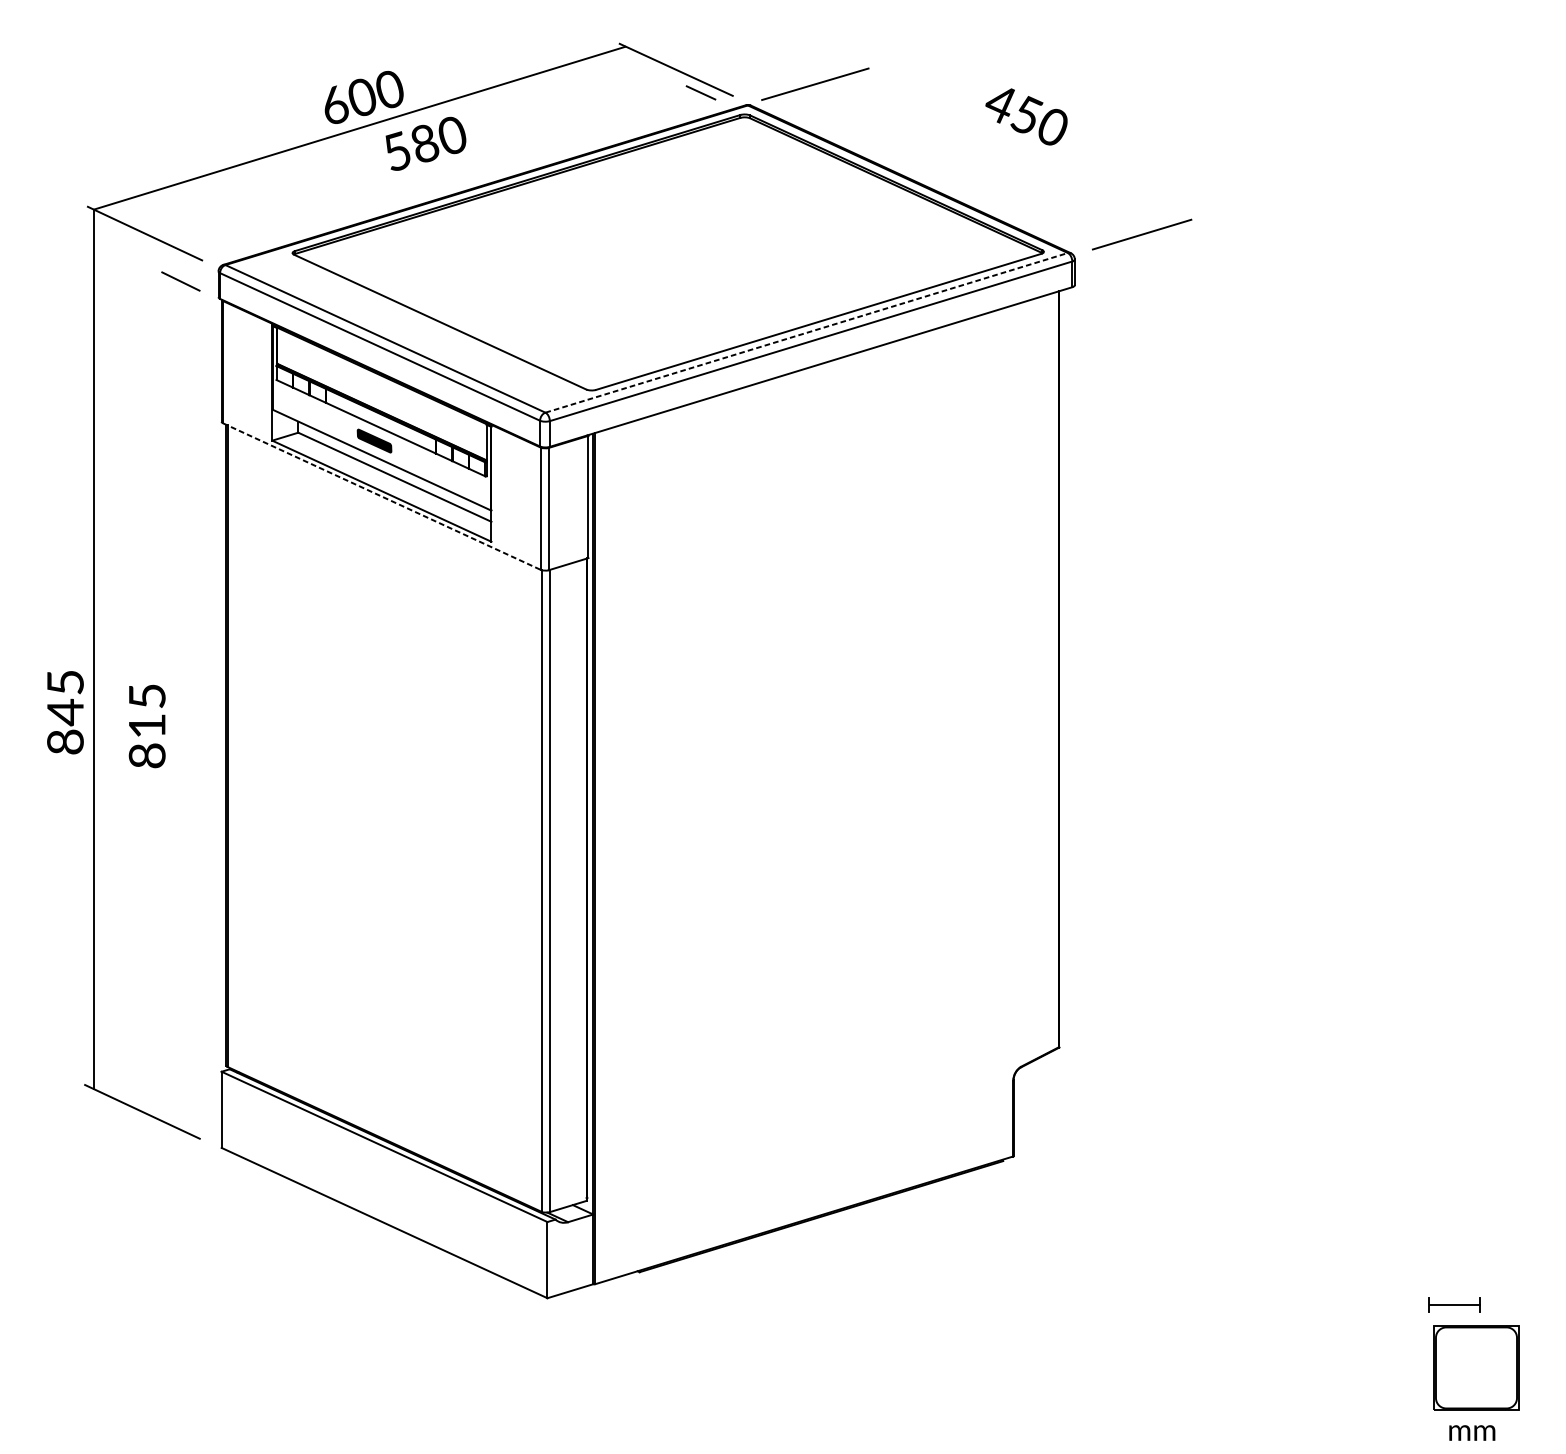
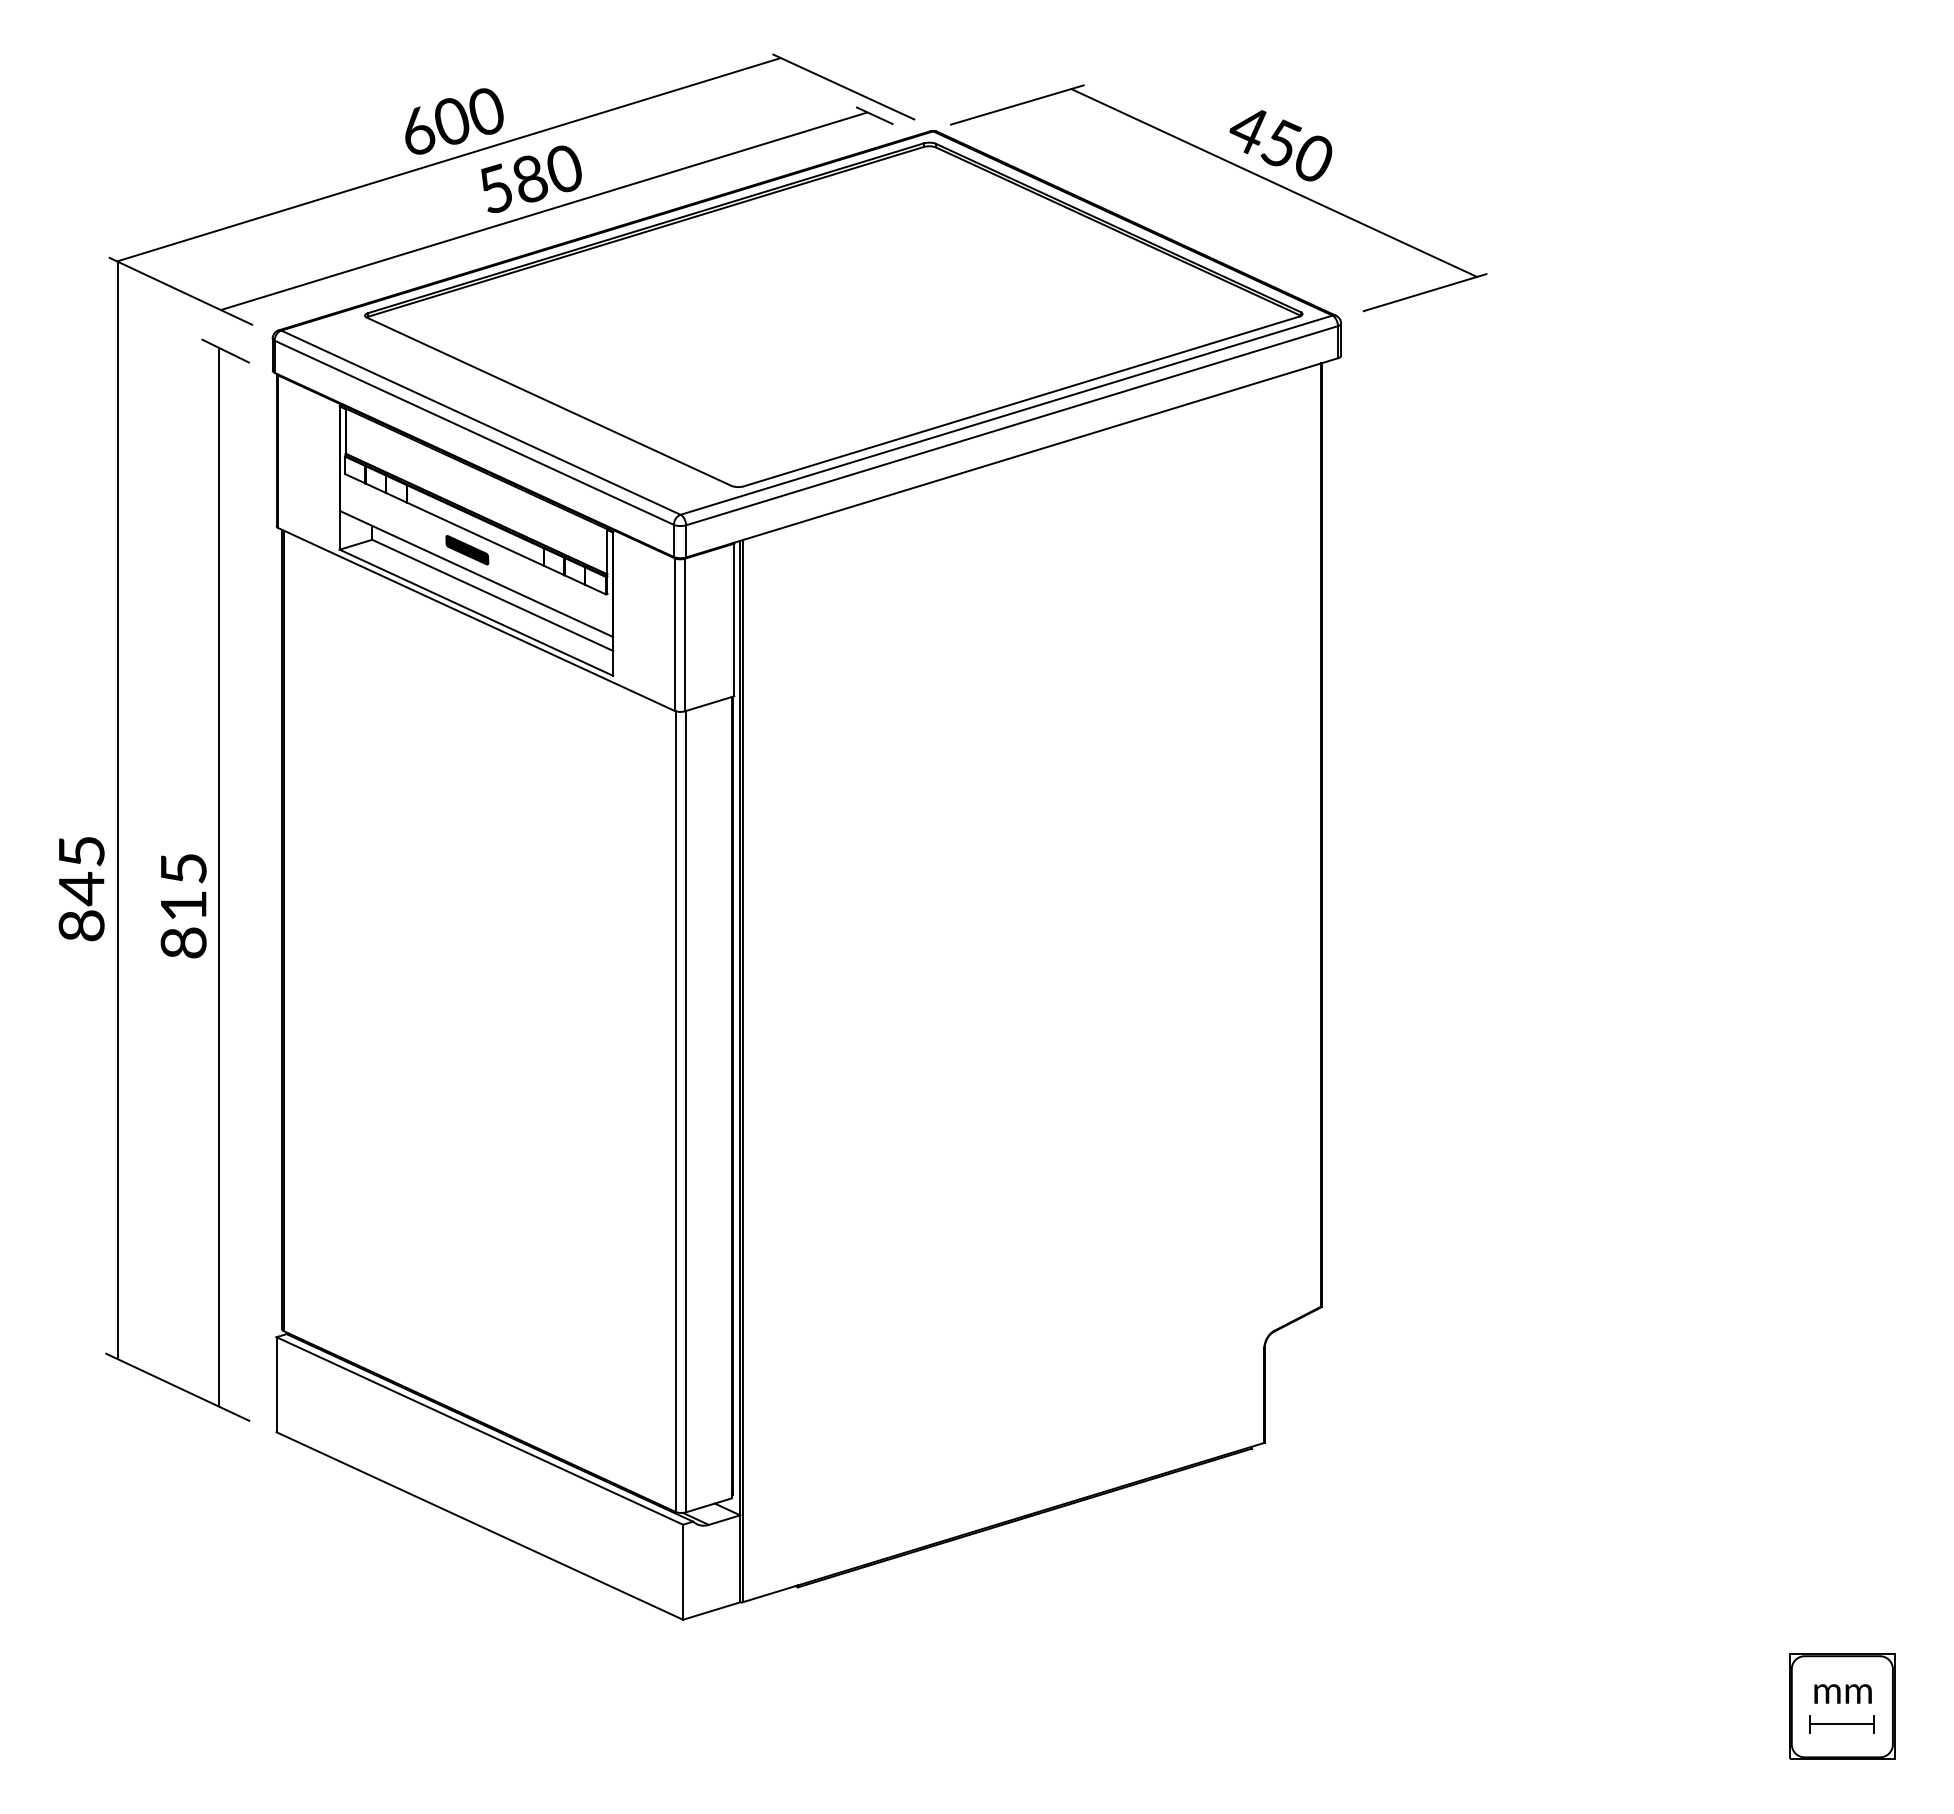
line: (1020, 146) -> (1273, 182), added
line: (435, 168) -> (543, 210), added
line: (806, 333) -> (1006, 415), dashed -> solid
line: (381, 496) -> (476, 619), dashed -> solid
line: (175, 703) -> (218, 877), added
part: (1454, 1305) -> (1841, 1724), moved
text: (1471, 1432) -> (1842, 1693), moved

